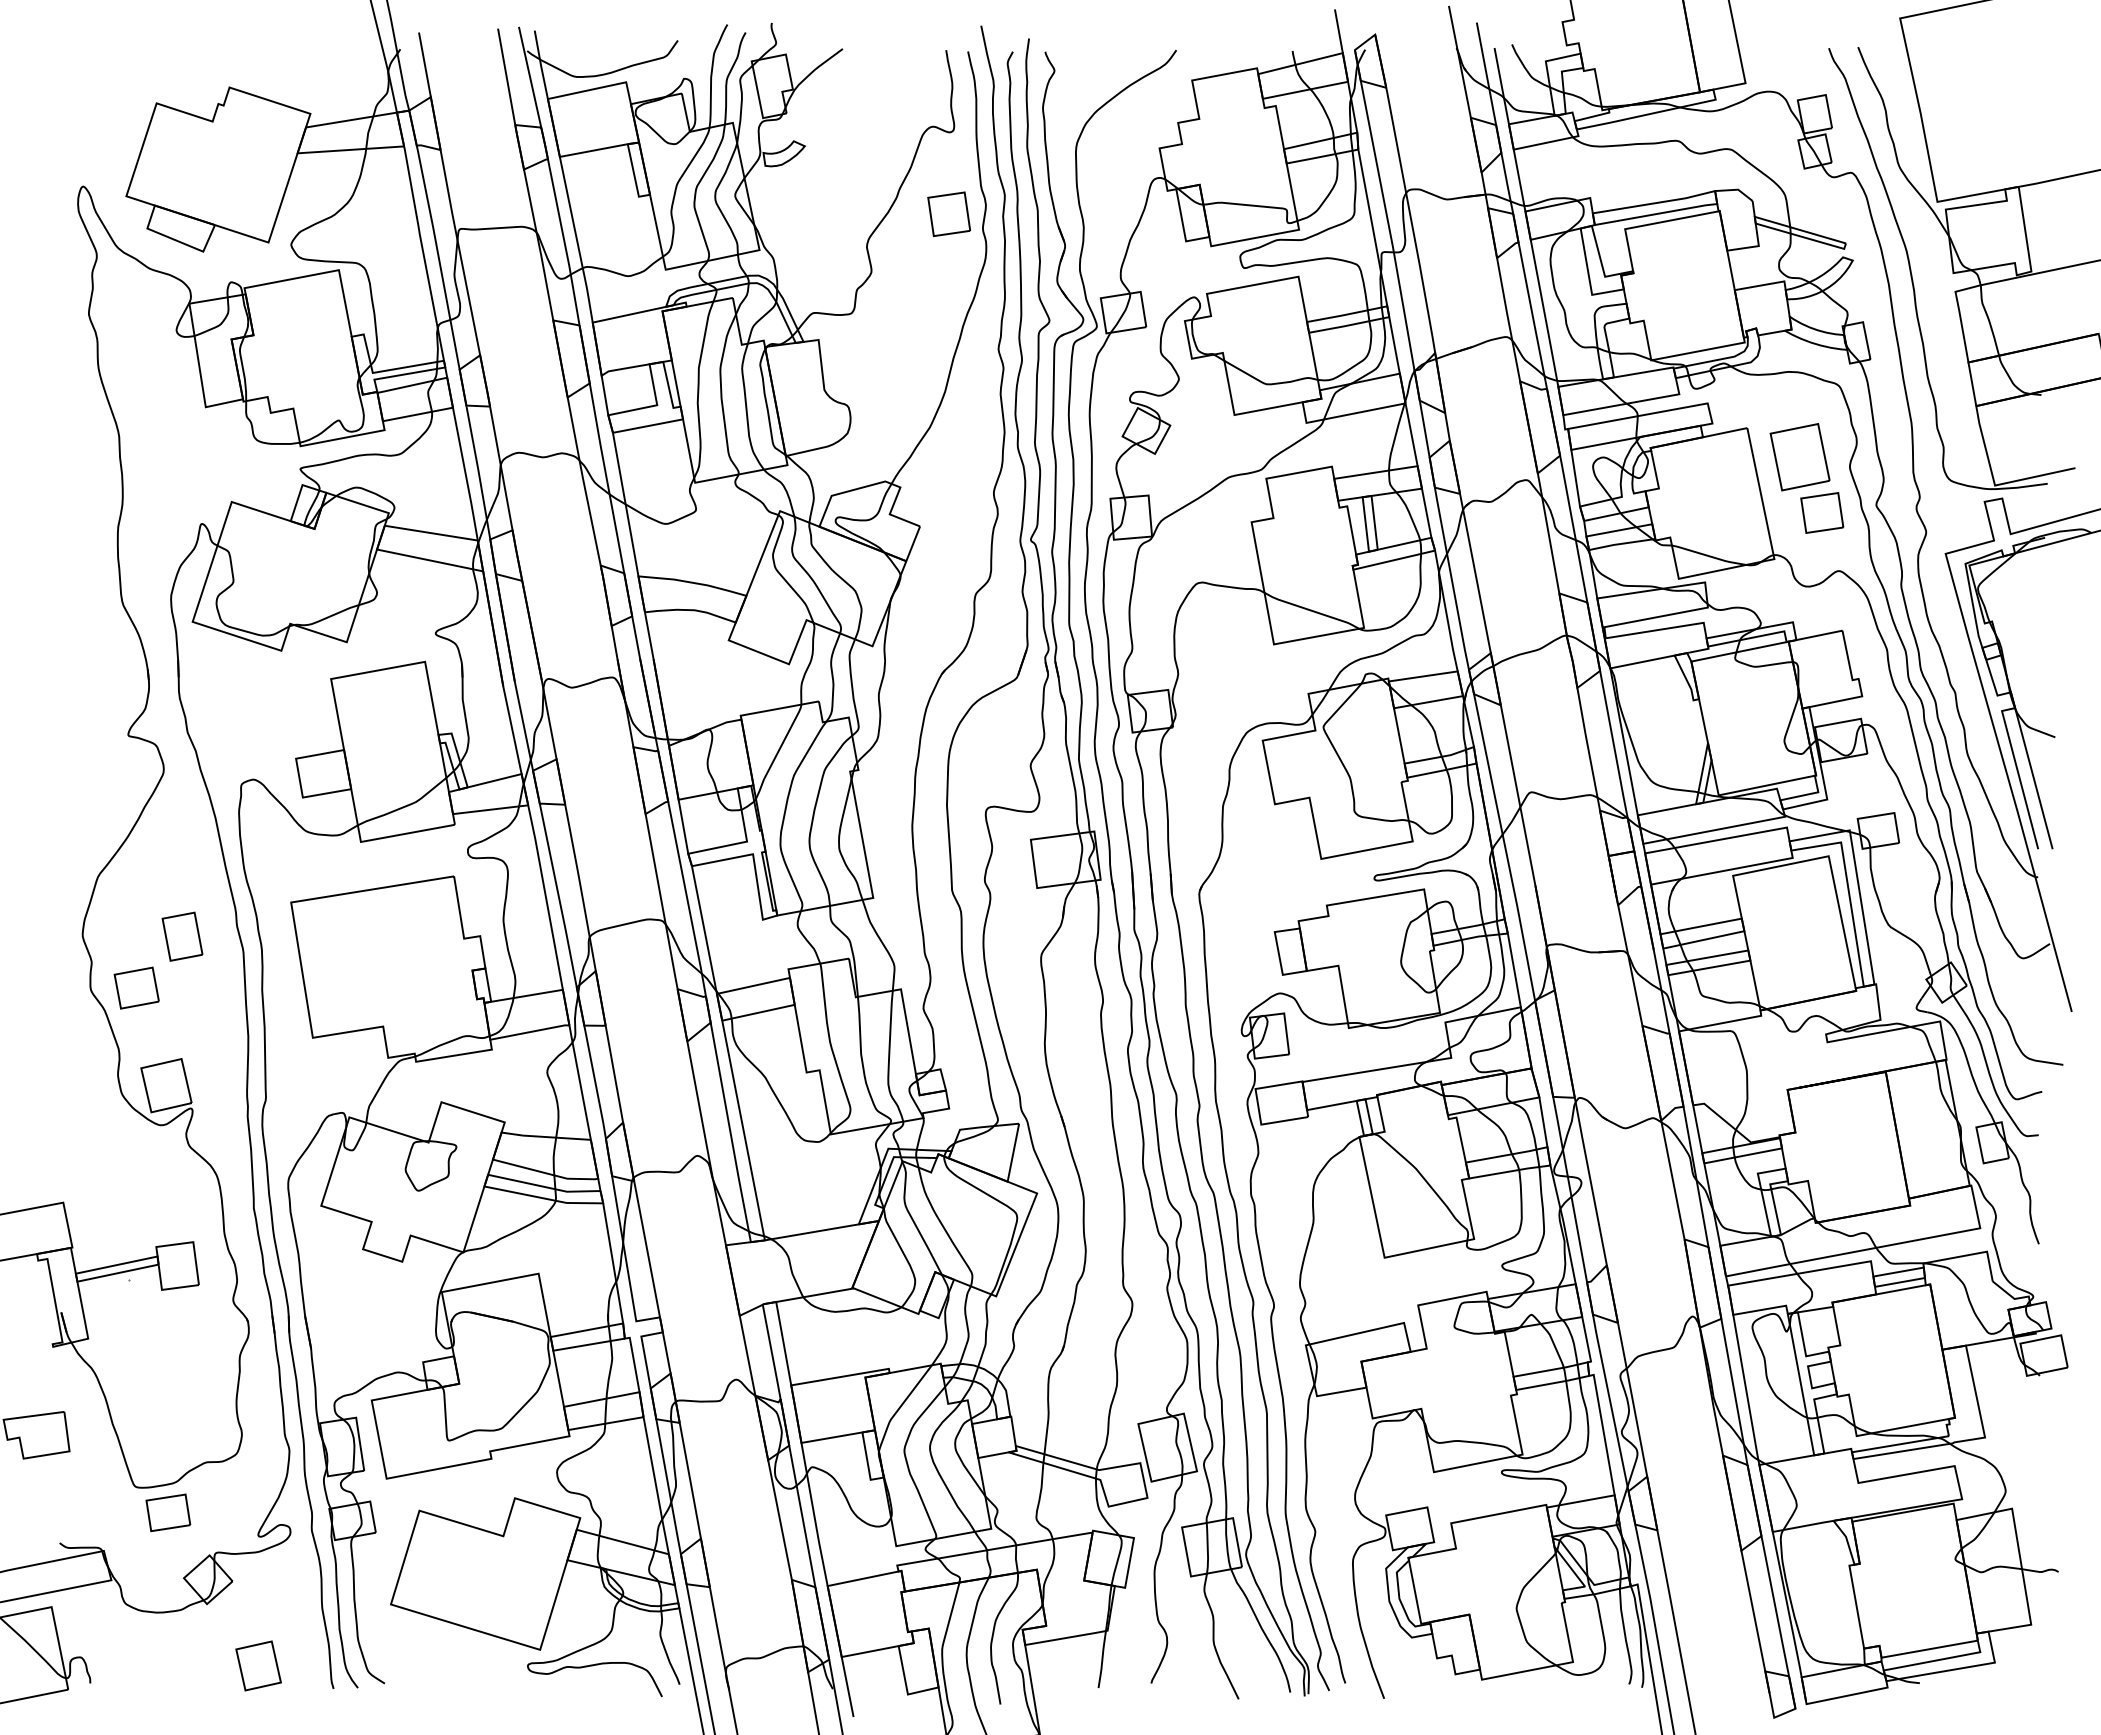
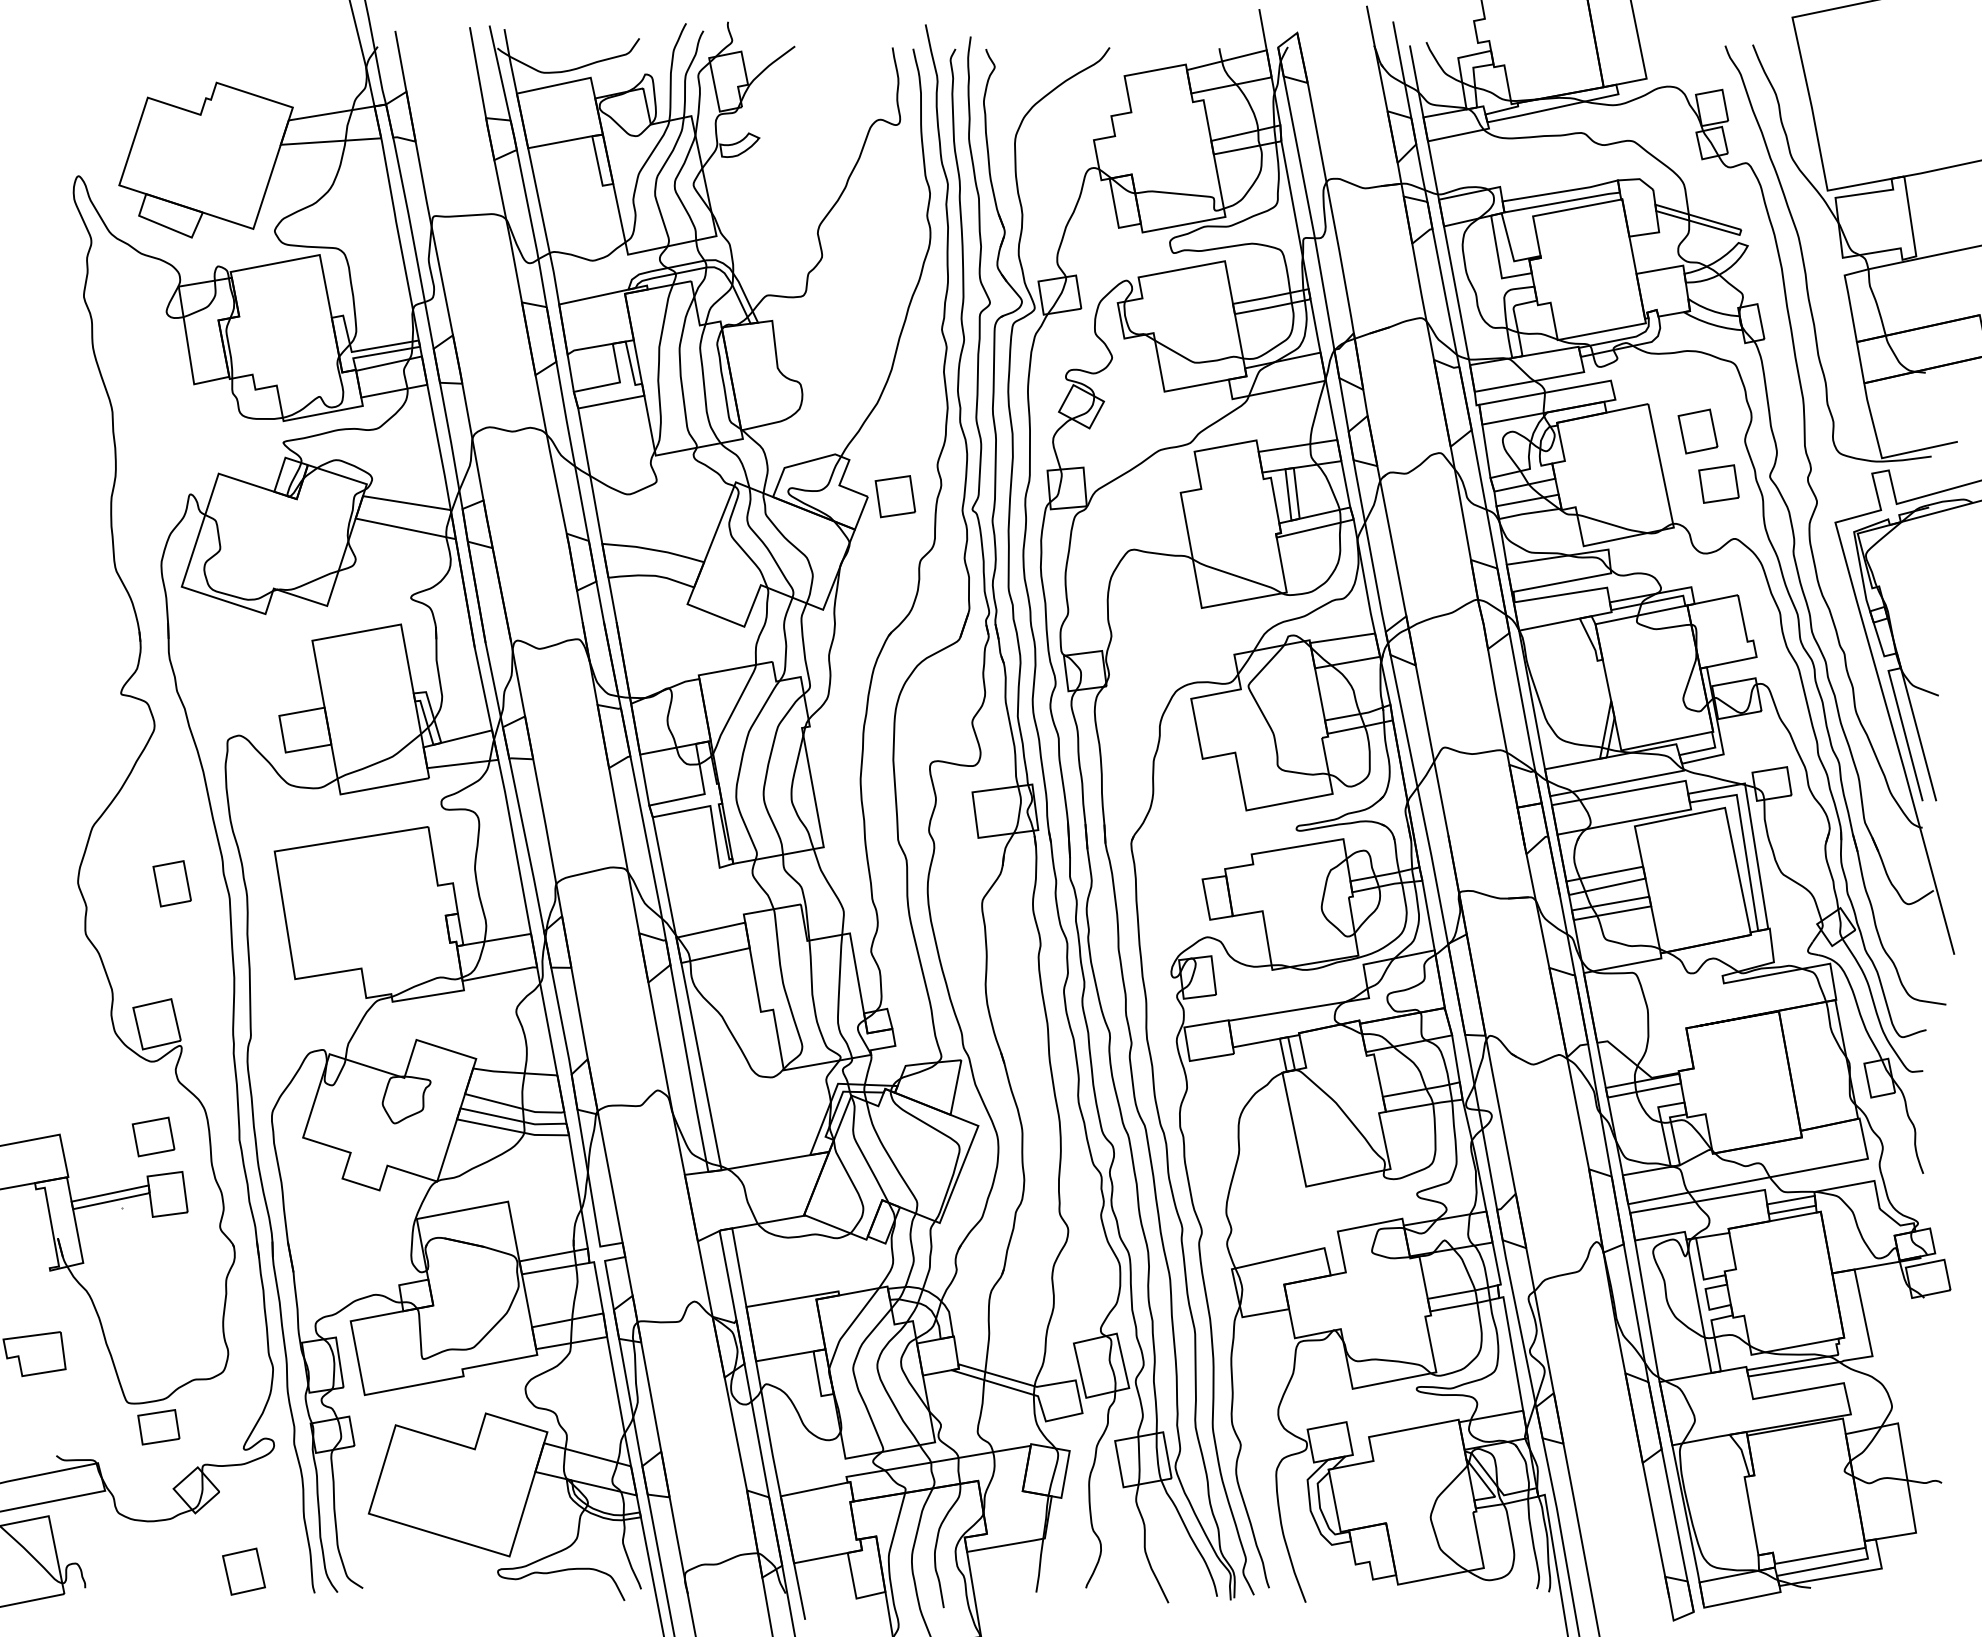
part: (948, 214) -> (894, 496), moved
part: (1799, 457) -> (1697, 431), size x0.7
part: (136, 987) -> (153, 1136), moved

